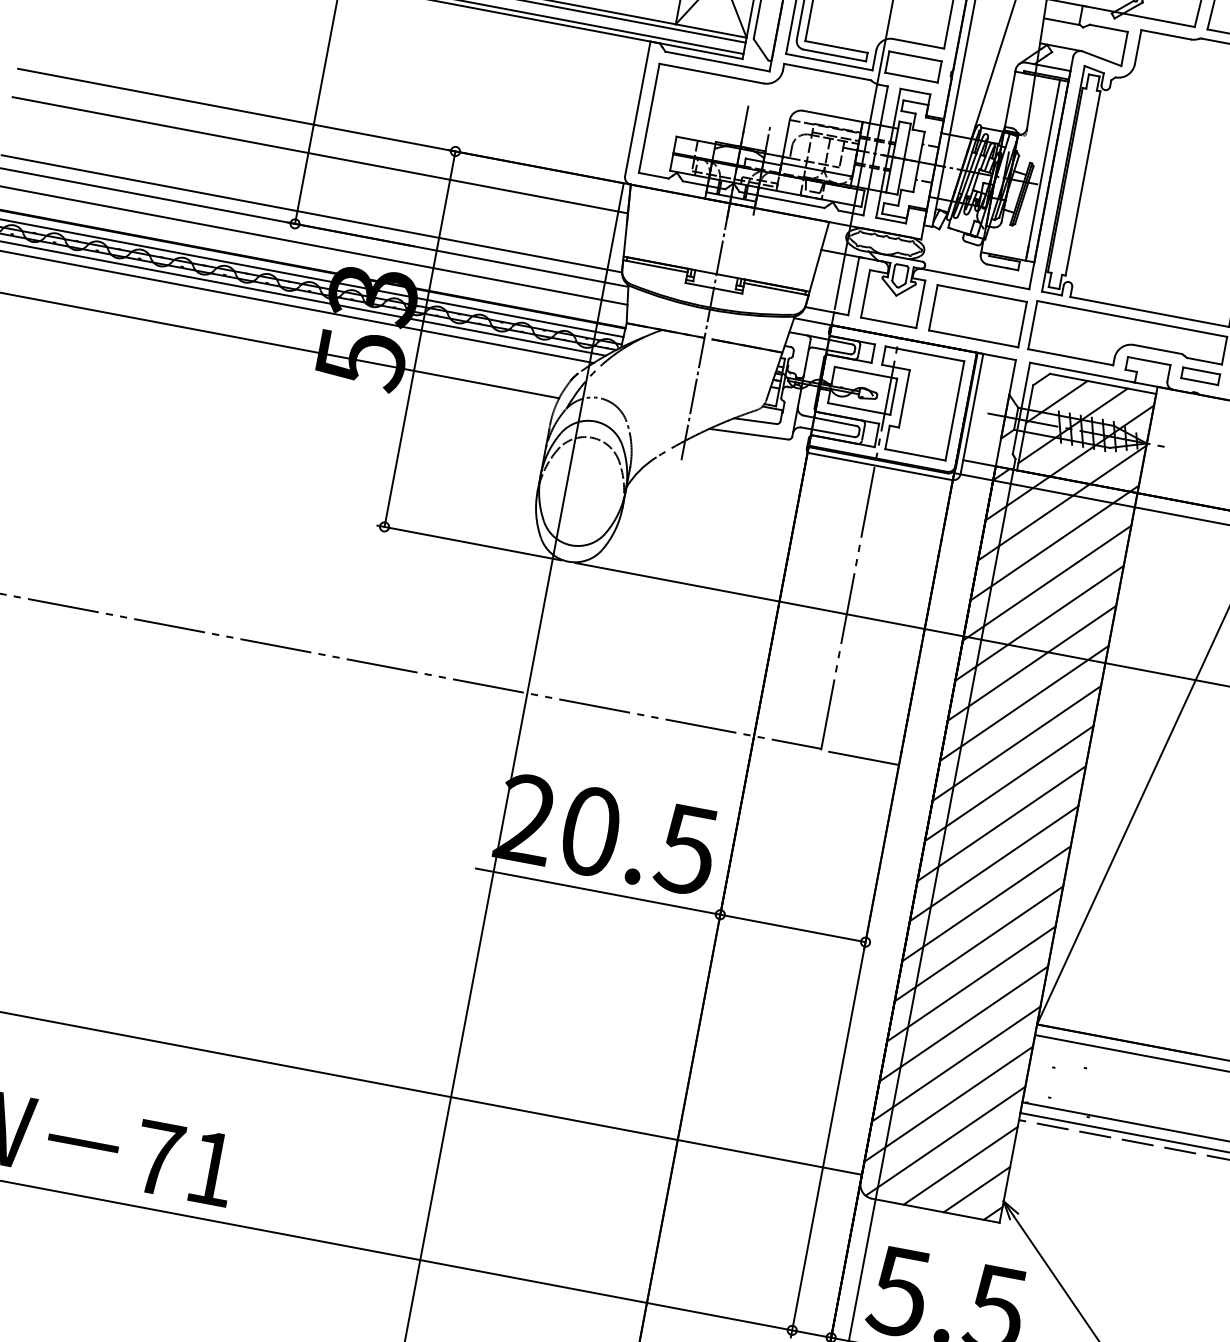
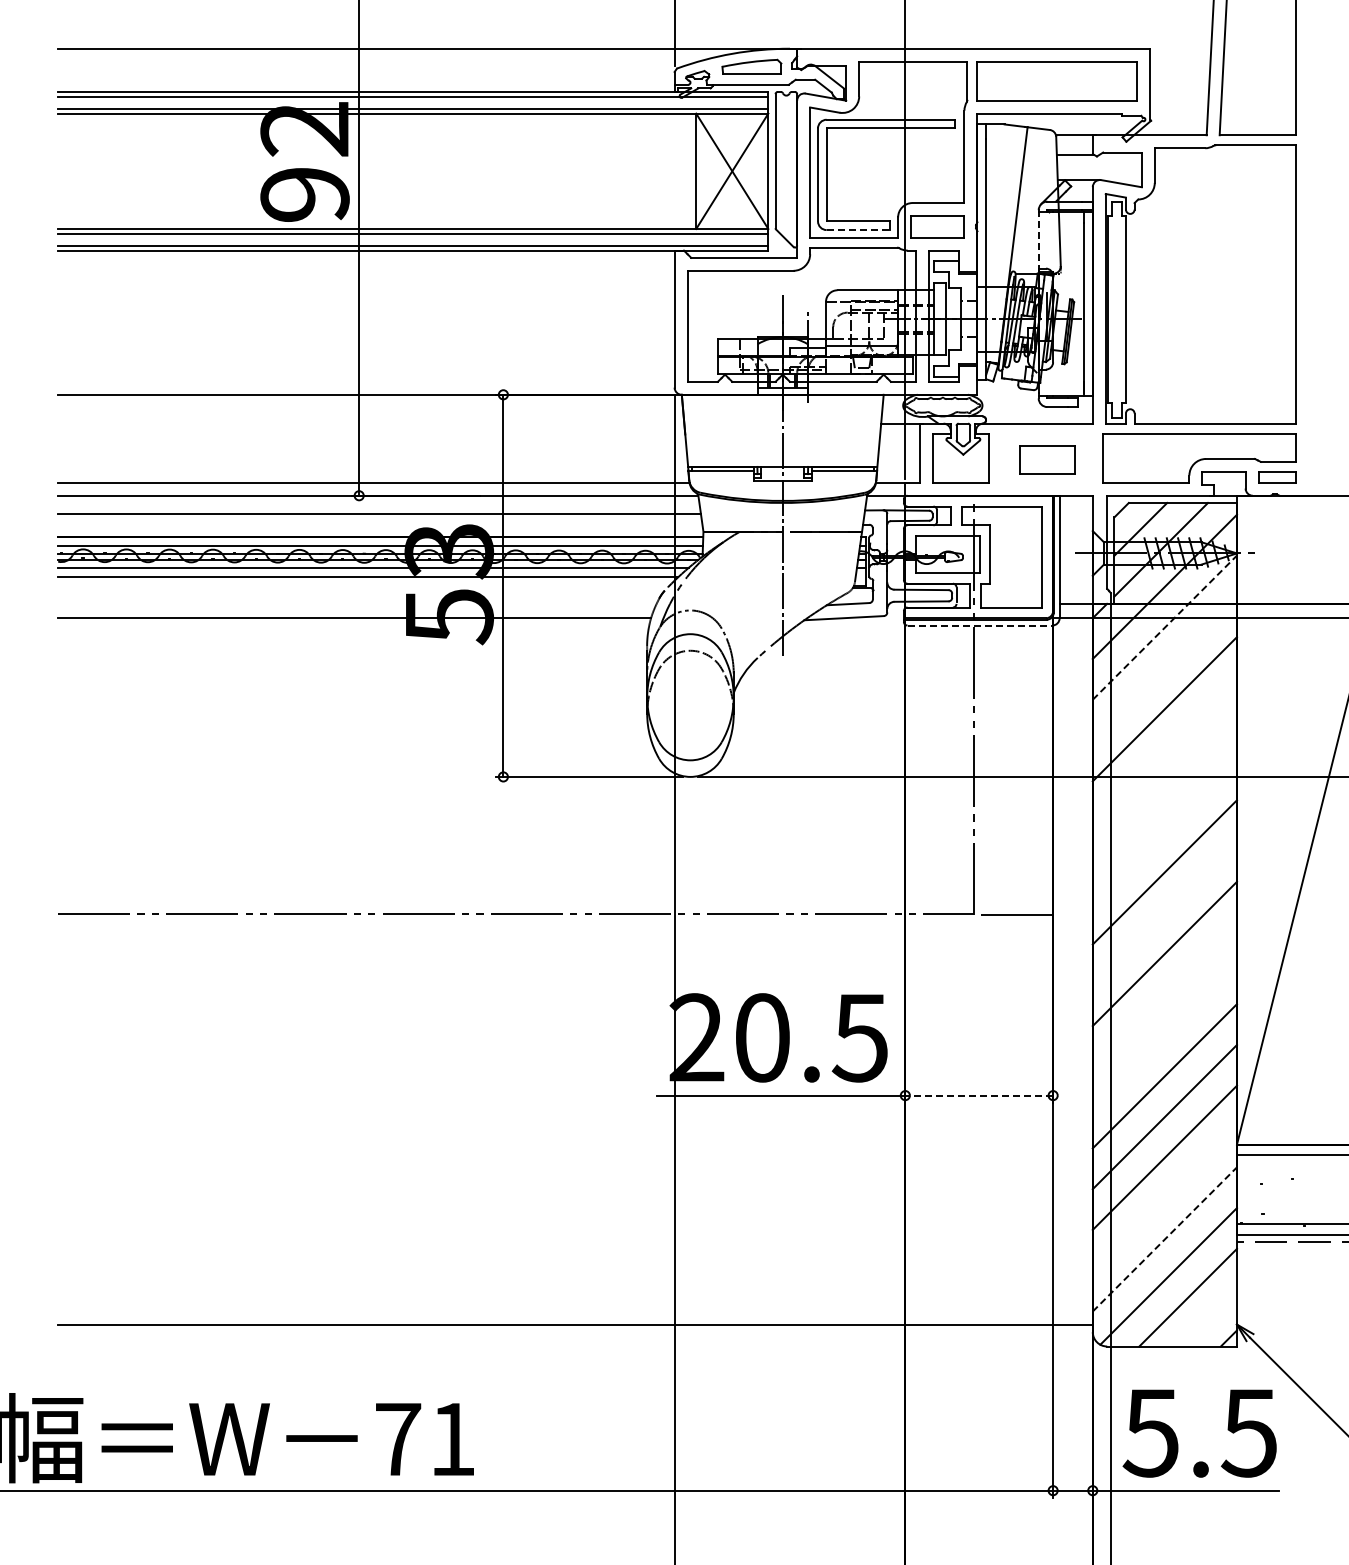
line: (834, 55) -> (858, 230), solid -> dashed
line: (1009, 101) -> (1038, 242), solid -> dashed
line: (320, 155) -> (371, 423), removed
part: (978, 316) -> (1047, 459), size x0.6
line: (881, 466) -> (980, 625), solid -> dashed
line: (1061, 502) -> (1164, 627), solid -> dashed
line: (1054, 543) -> (1164, 668), removed
line: (1039, 622) -> (1164, 749), removed
line: (1031, 663) -> (1164, 790), removed
line: (1024, 703) -> (1164, 831), removed
line: (1008, 783) -> (1164, 913), removed
line: (993, 863) -> (1164, 994), removed
line: (986, 903) -> (1164, 1035), removed
line: (793, 928) -> (979, 1095), solid -> dashed
line: (955, 1063) -> (1164, 1198), removed
line: (948, 1104) -> (1164, 1239), solid -> dashed
line: (977, 1189) -> (1208, 1317), removed

